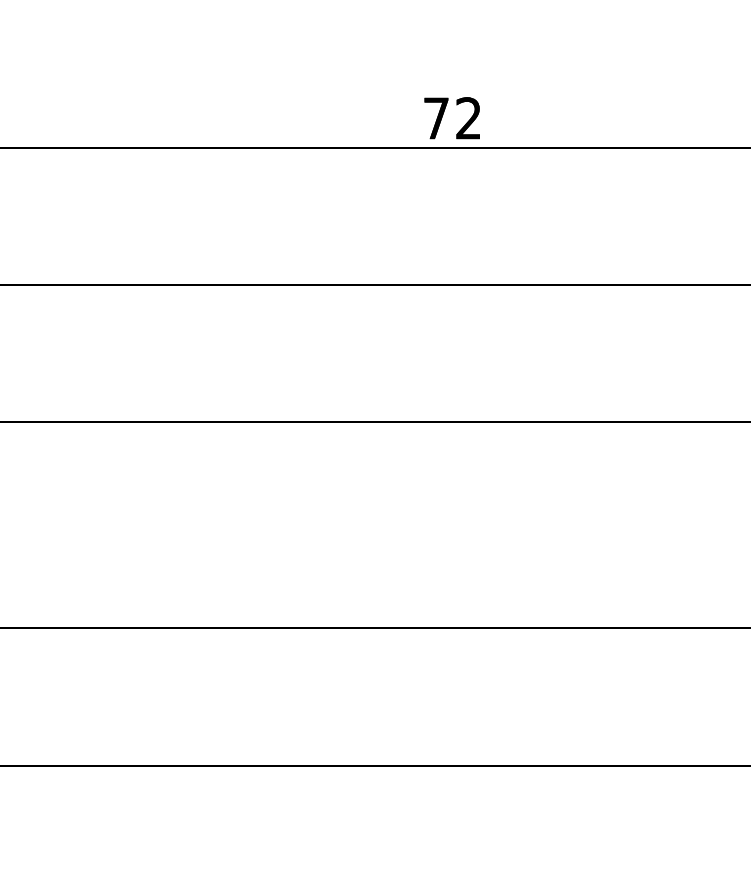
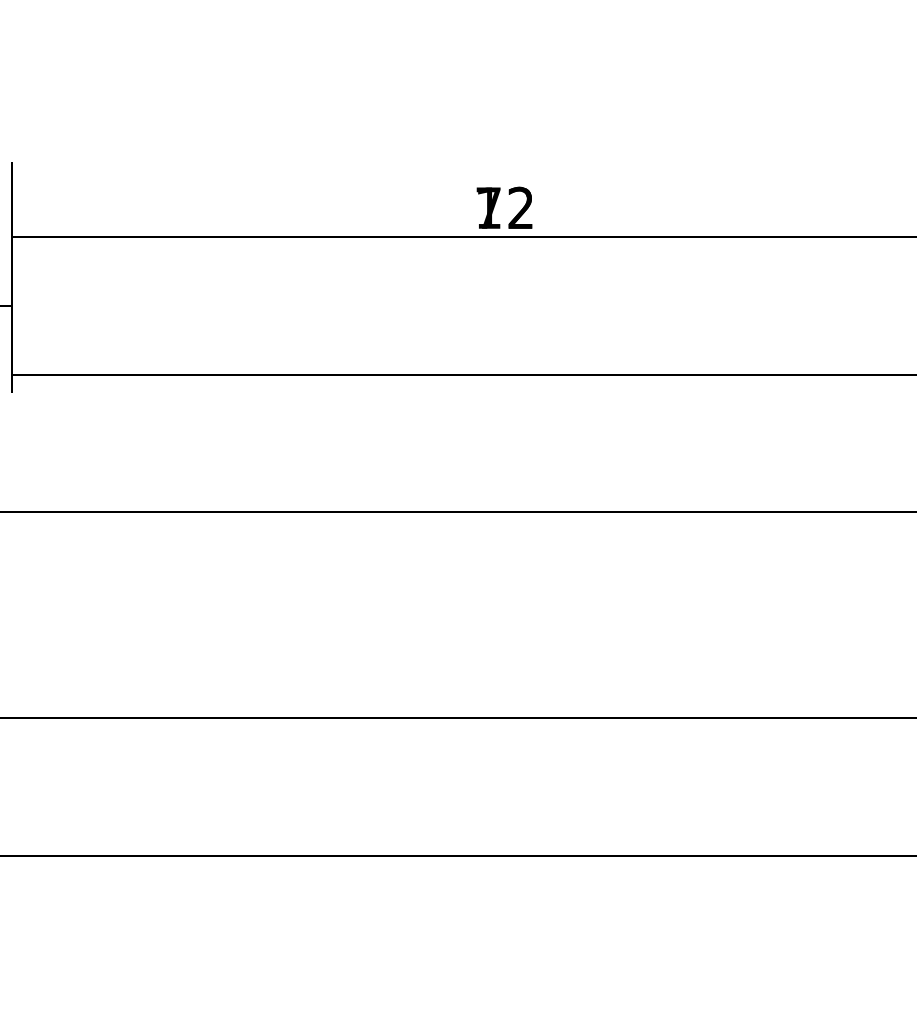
text: (436, 117) -> (488, 207), 72 -> 12

